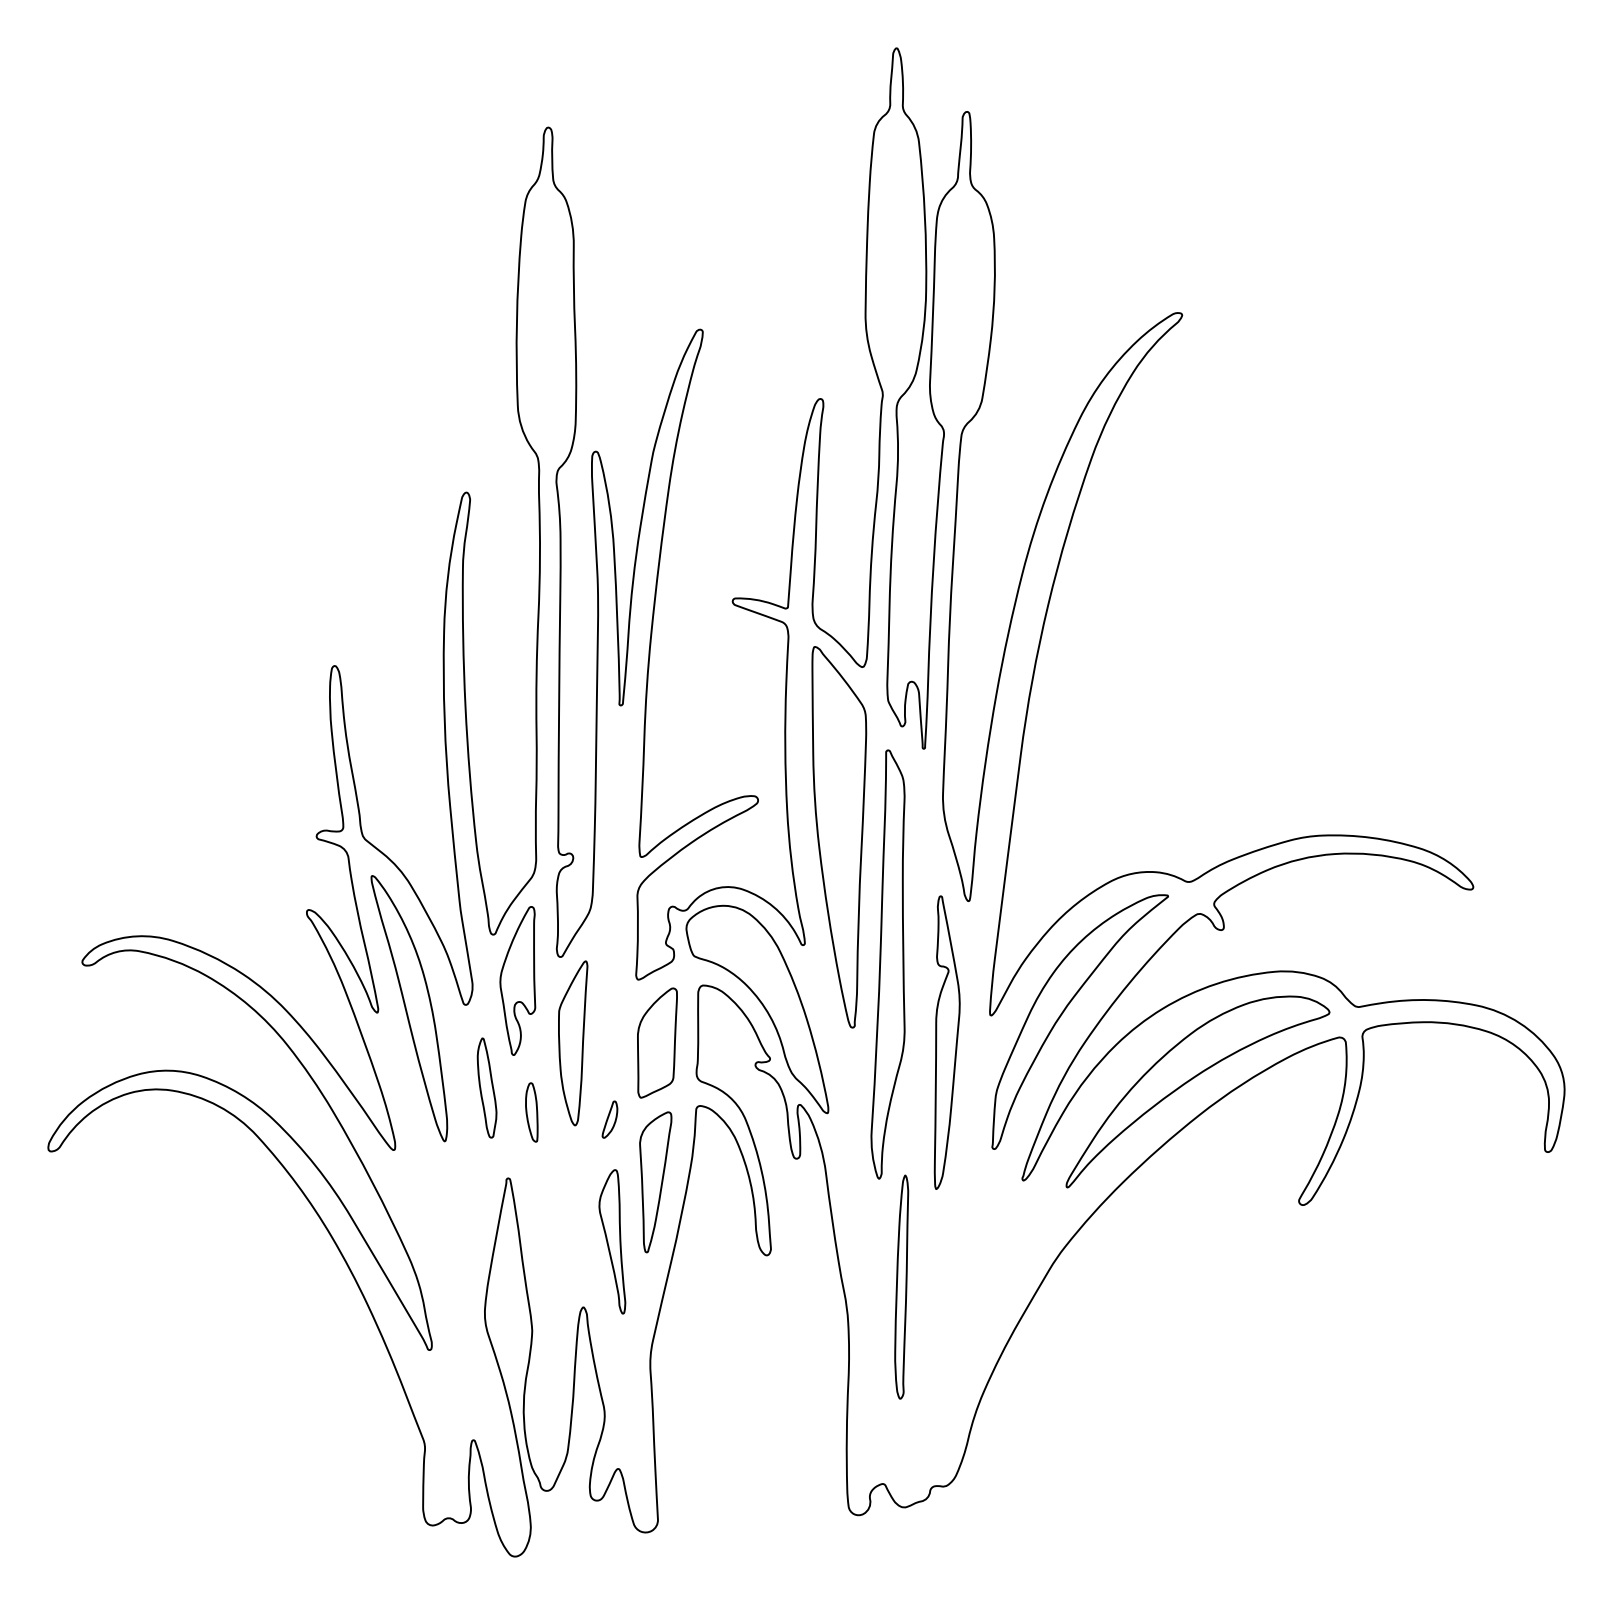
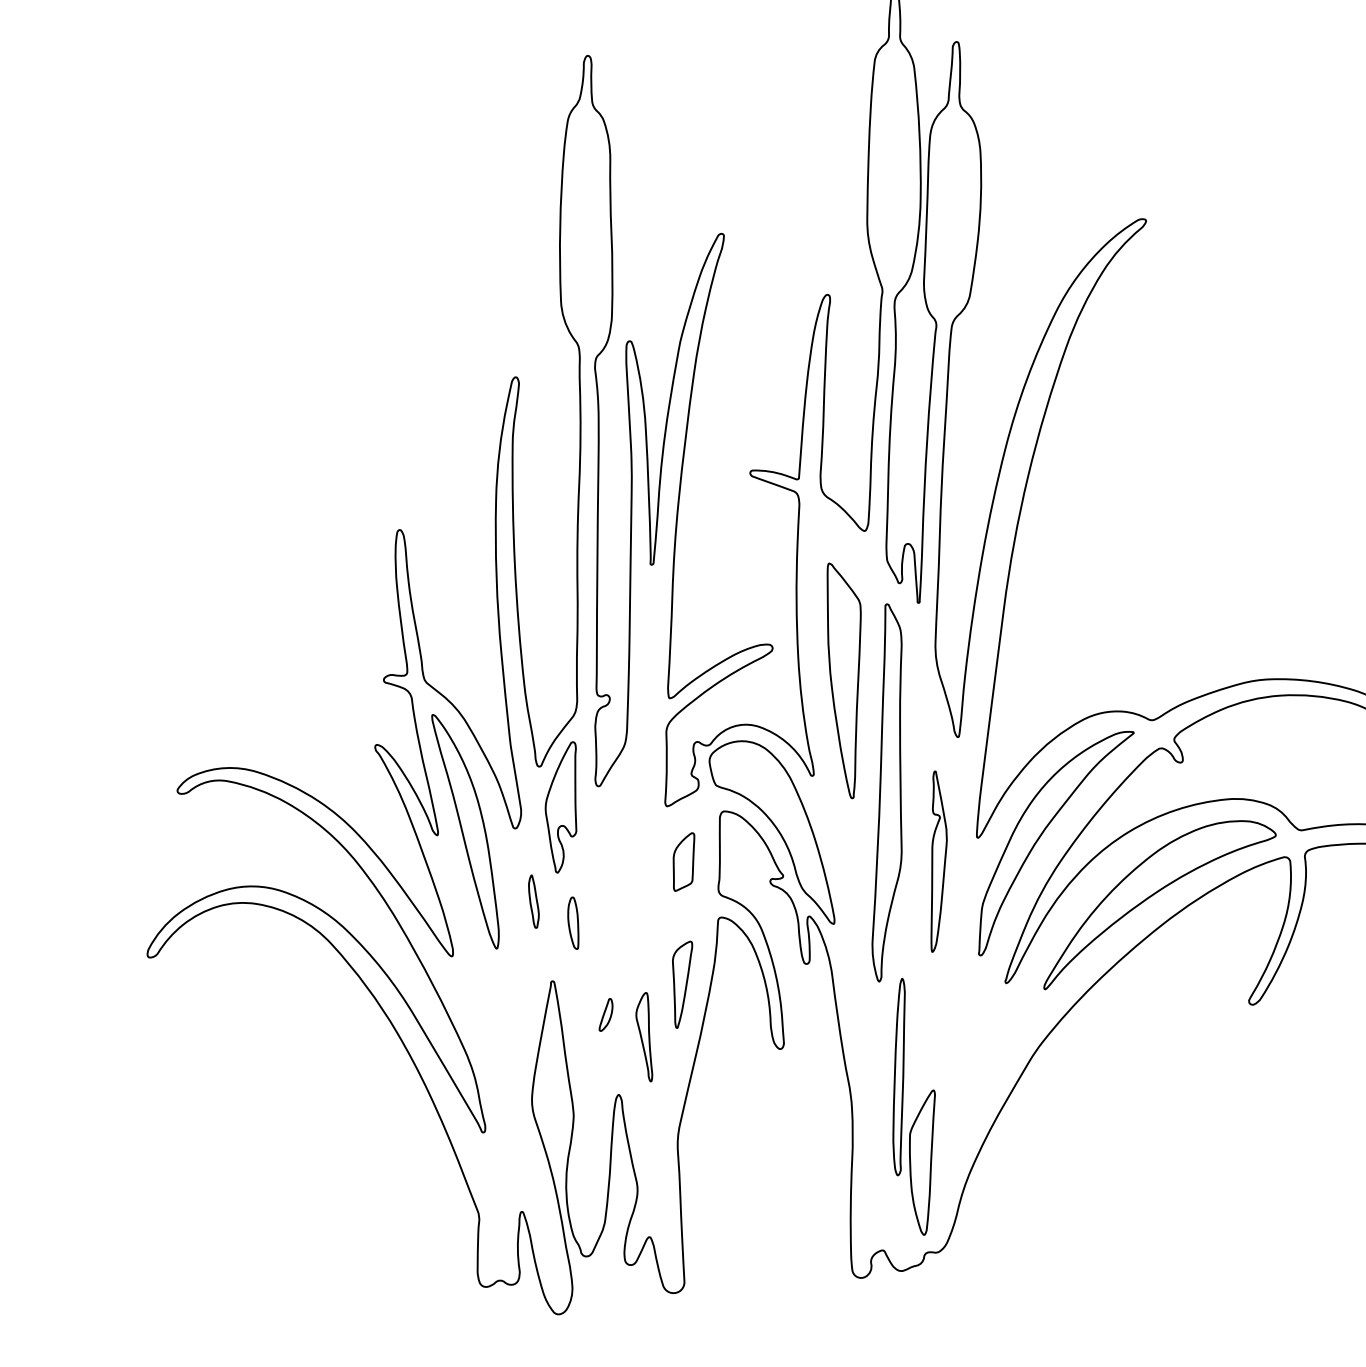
part: (839, 837) -> (844, 681), size x0.7
part: (657, 1042) -> (684, 861), size x0.6
part: (946, 1042) -> (938, 861), size x0.7
part: (573, 1043) -> (922, 1162), moved
part: (486, 1087) -> (533, 901), size x0.6
part: (609, 1119) -> (605, 1014), moved
part: (655, 1182) -> (682, 984), size x0.7
part: (612, 1241) -> (644, 1036), size x0.7

